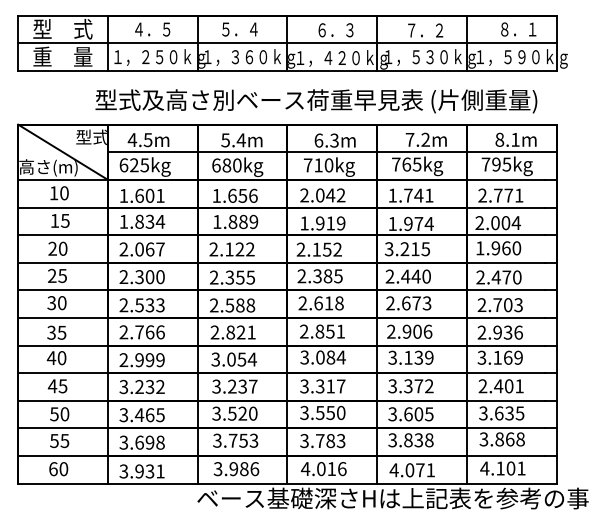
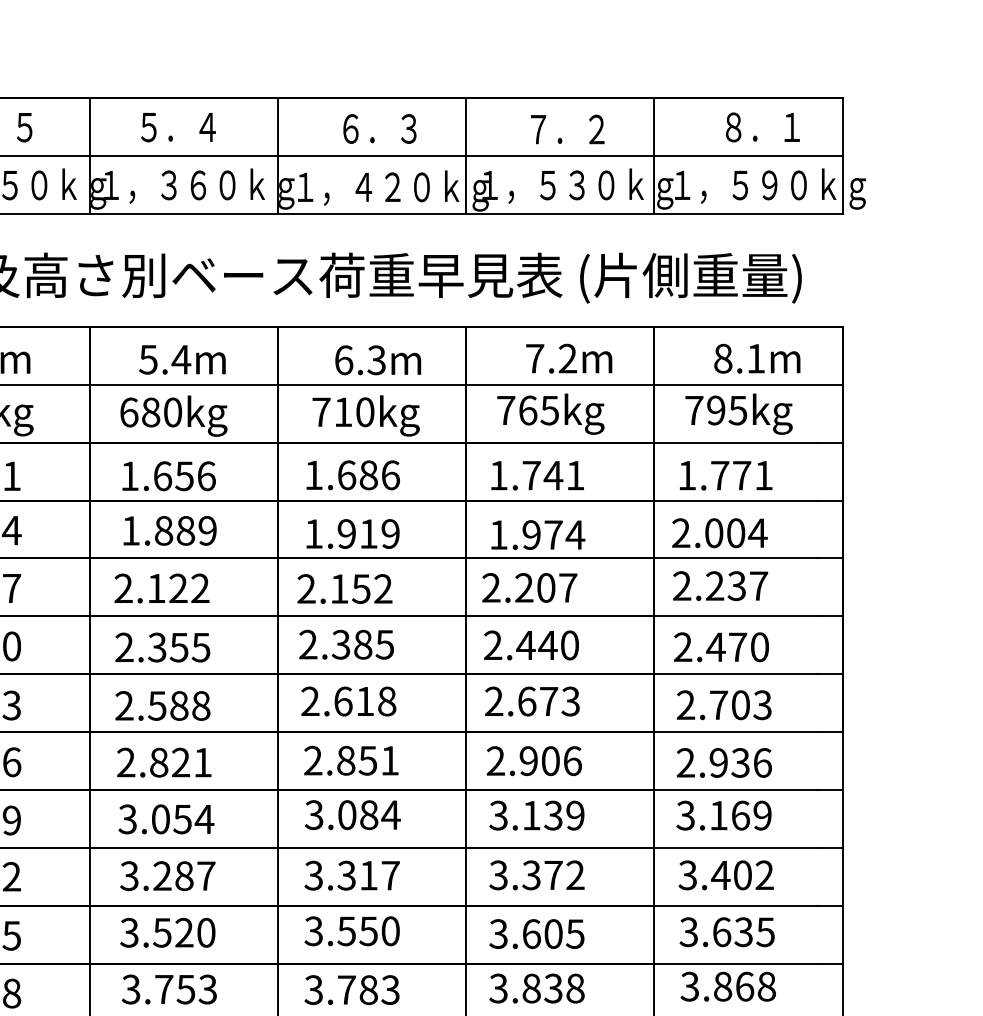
text: (322, 195) -> (351, 475), 2.042 -> 1.686
text: (482, 195) -> (686, 475), 2.771 -> 1.771
text: (498, 248) -> (720, 586), 1.960 -> 2.237
text: (407, 249) -> (529, 588), 3.215 -> 2.207
text: (242, 386) -> (183, 875), 3.237 -> 3.287
text: (500, 386) -> (724, 875), 2.401 -> 3.402

